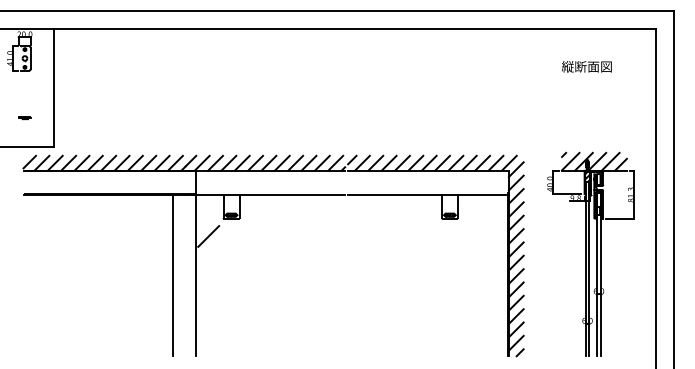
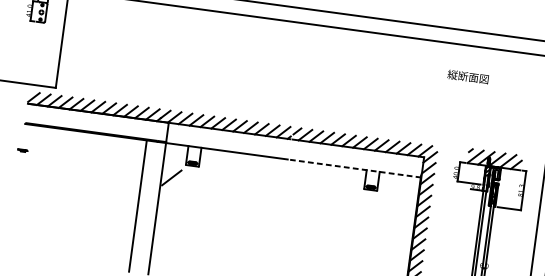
text: (586, 66) -> (467, 76), moved
part: (24, 118) -> (22, 151), moved
line: (427, 195) -> (354, 168), solid -> dashed

